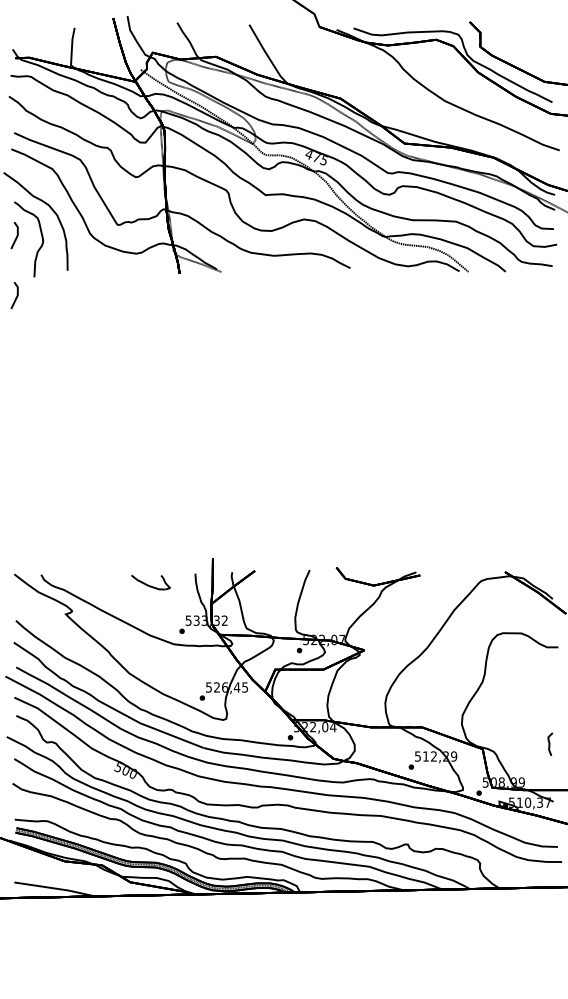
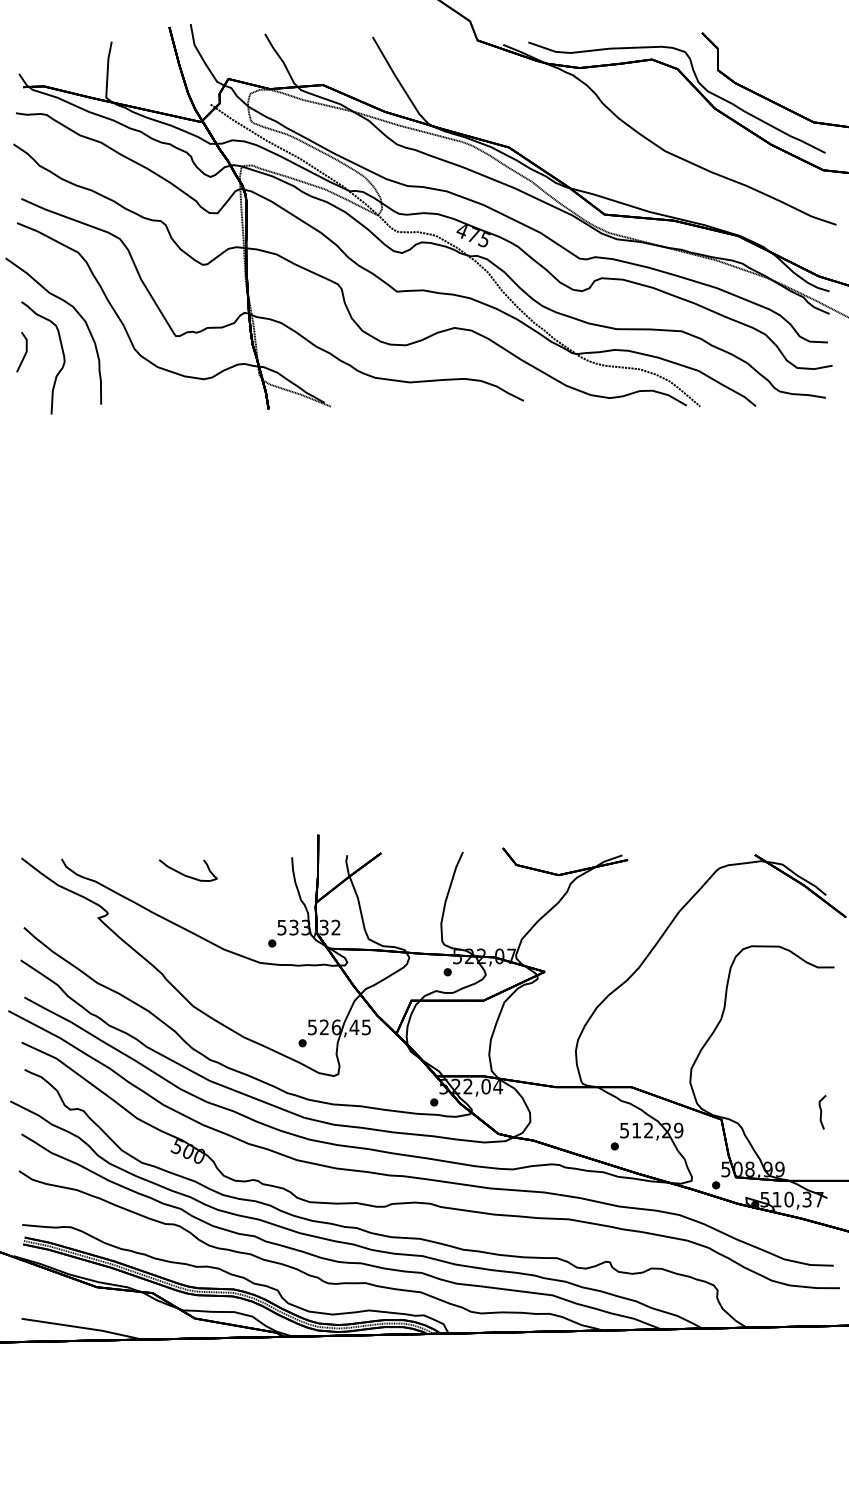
line: (16, 295) -> (24, 441), removed
part: (150, 582) -> (187, 870), moved

